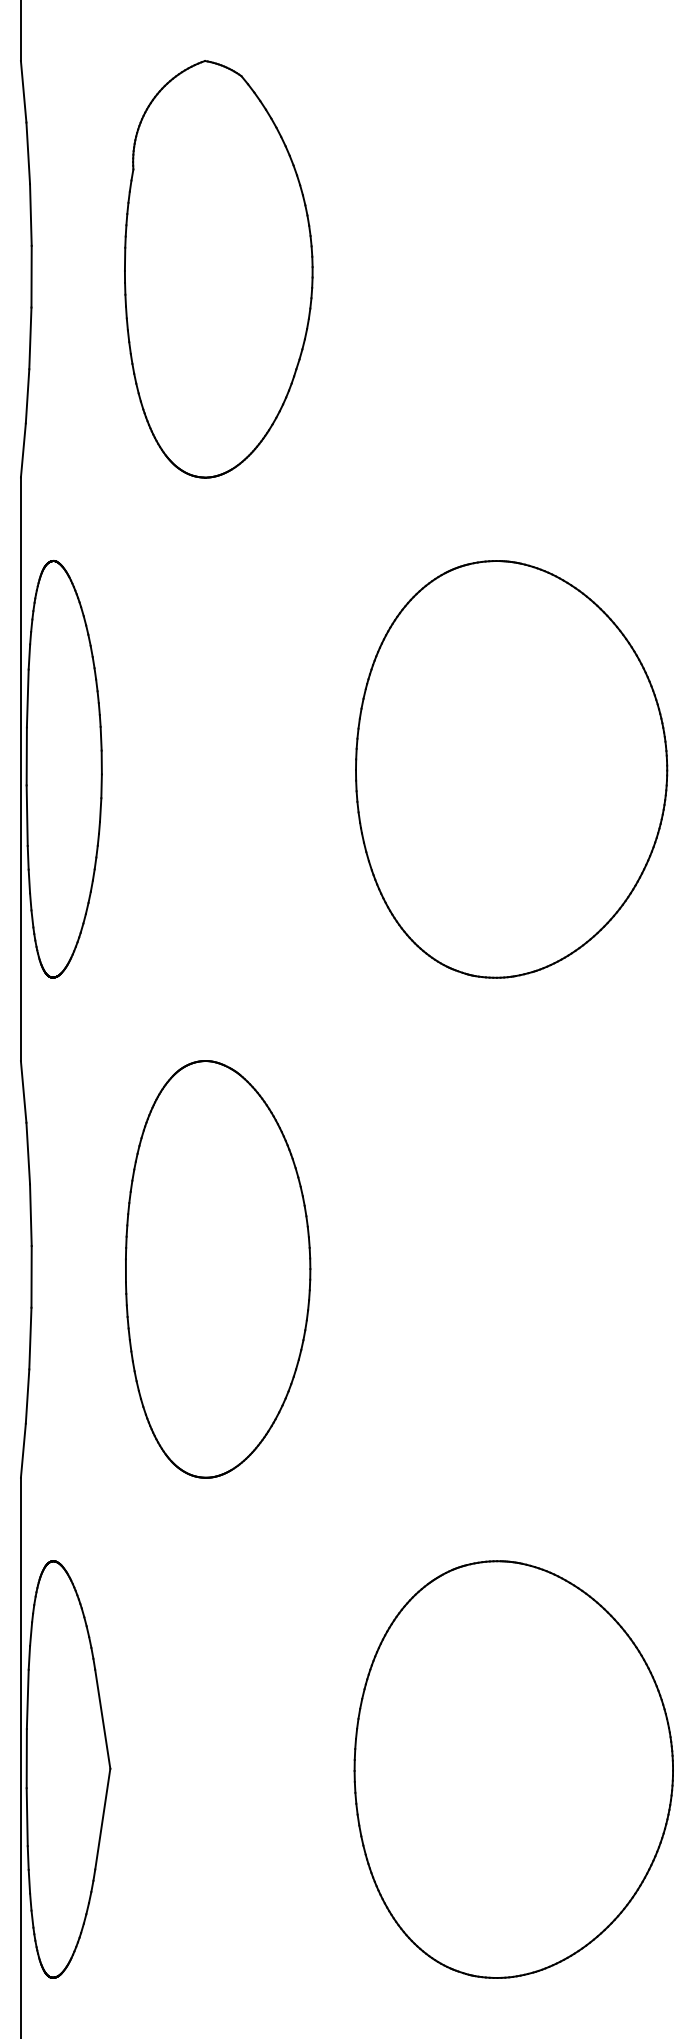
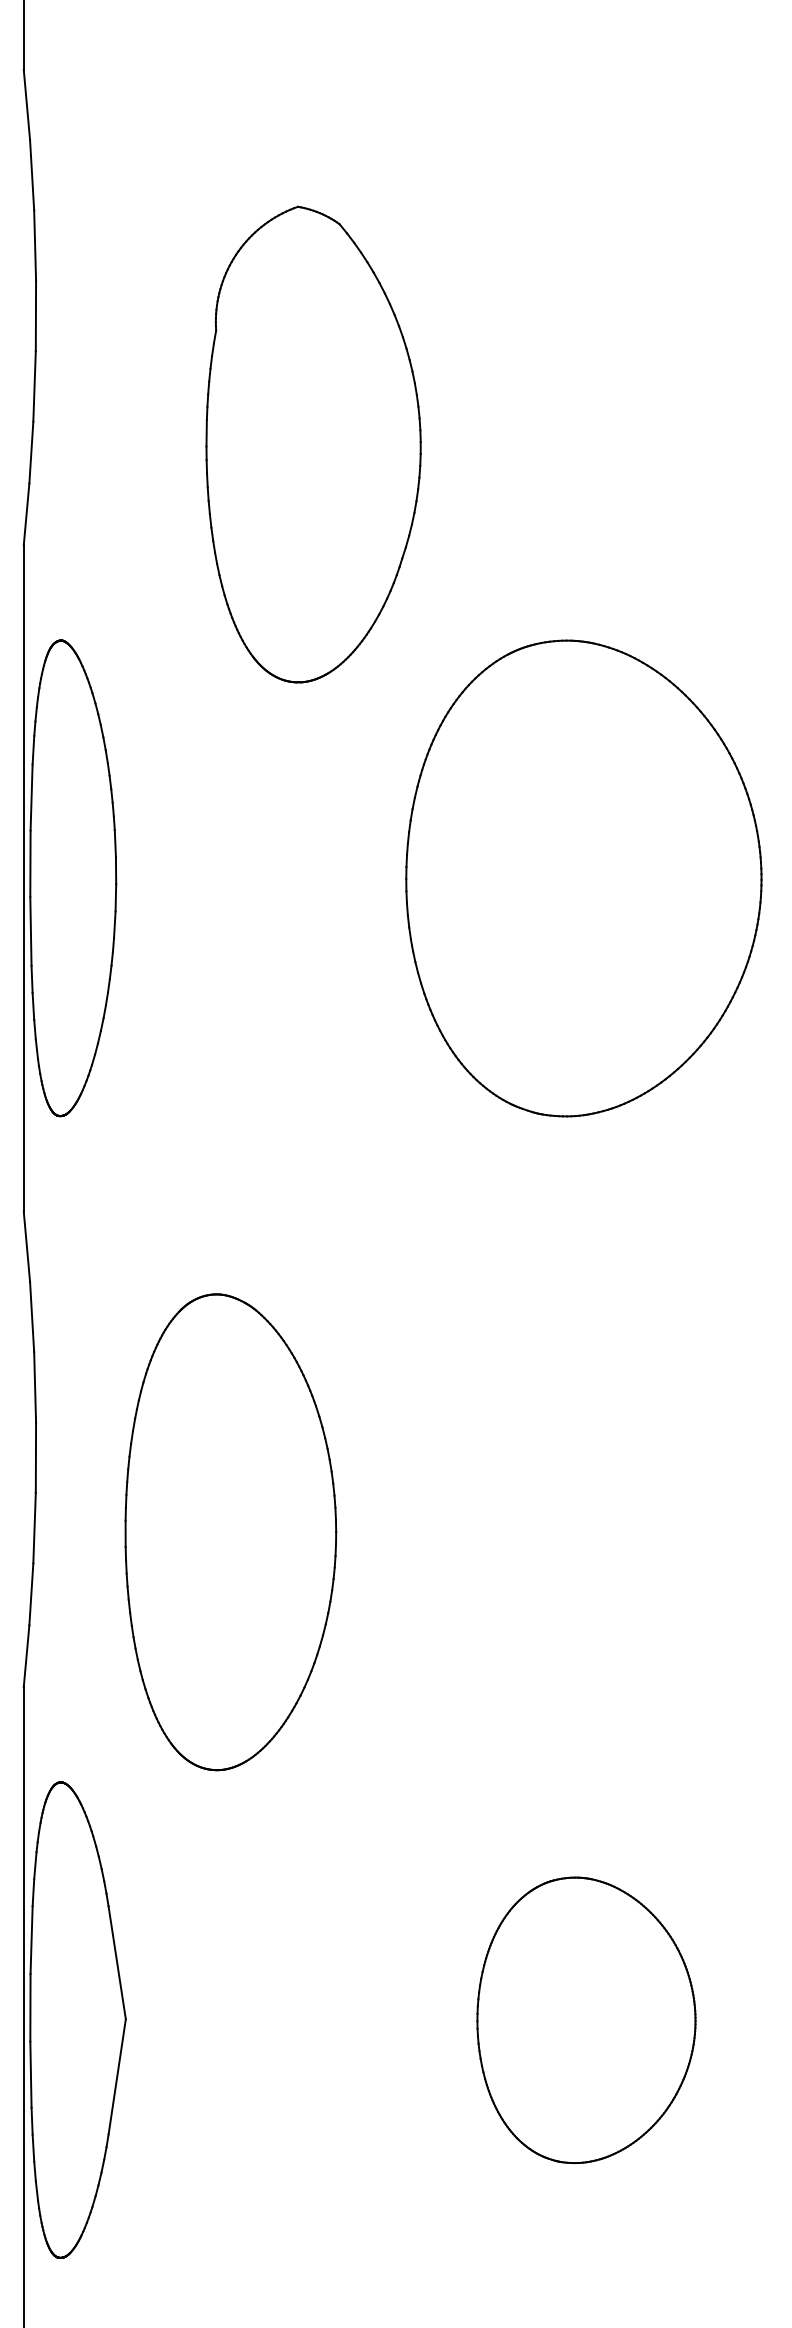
part: (218, 269) -> (313, 444), moved
part: (217, 1269) -> (230, 1532), moved
part: (513, 1769) -> (586, 2020), size x0.6

